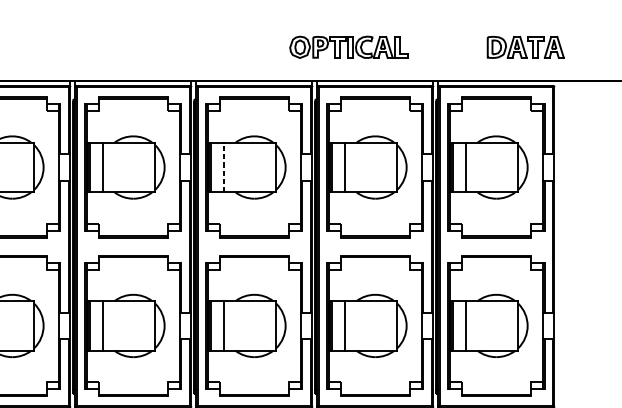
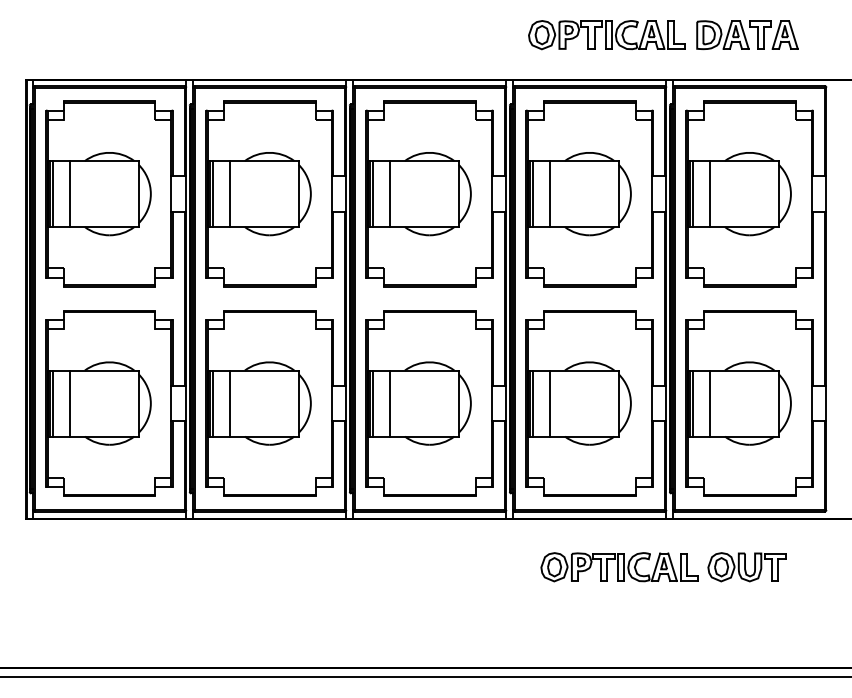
part: (348, 47) -> (606, 35), moved
part: (525, 47) -> (747, 35), moved
line: (224, 167) -> (389, 194), dashed -> solid

